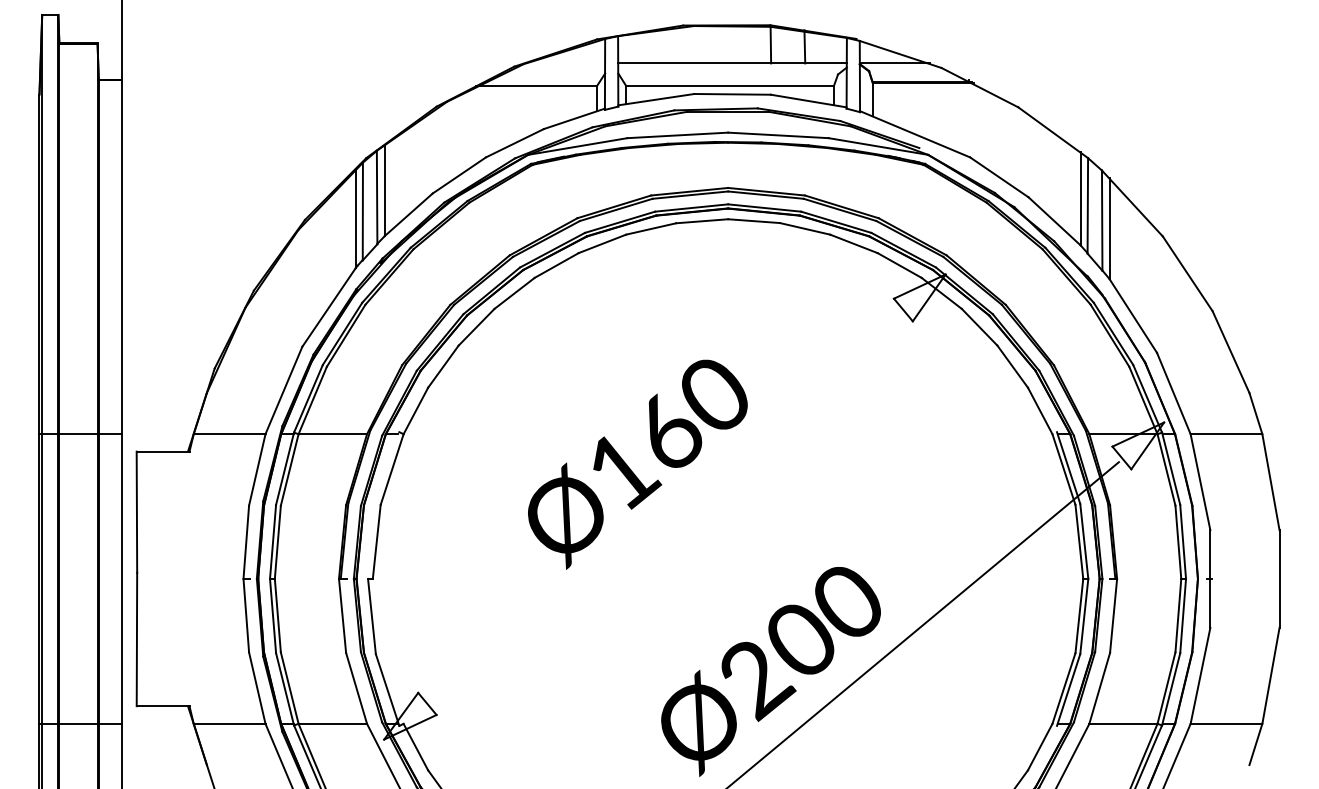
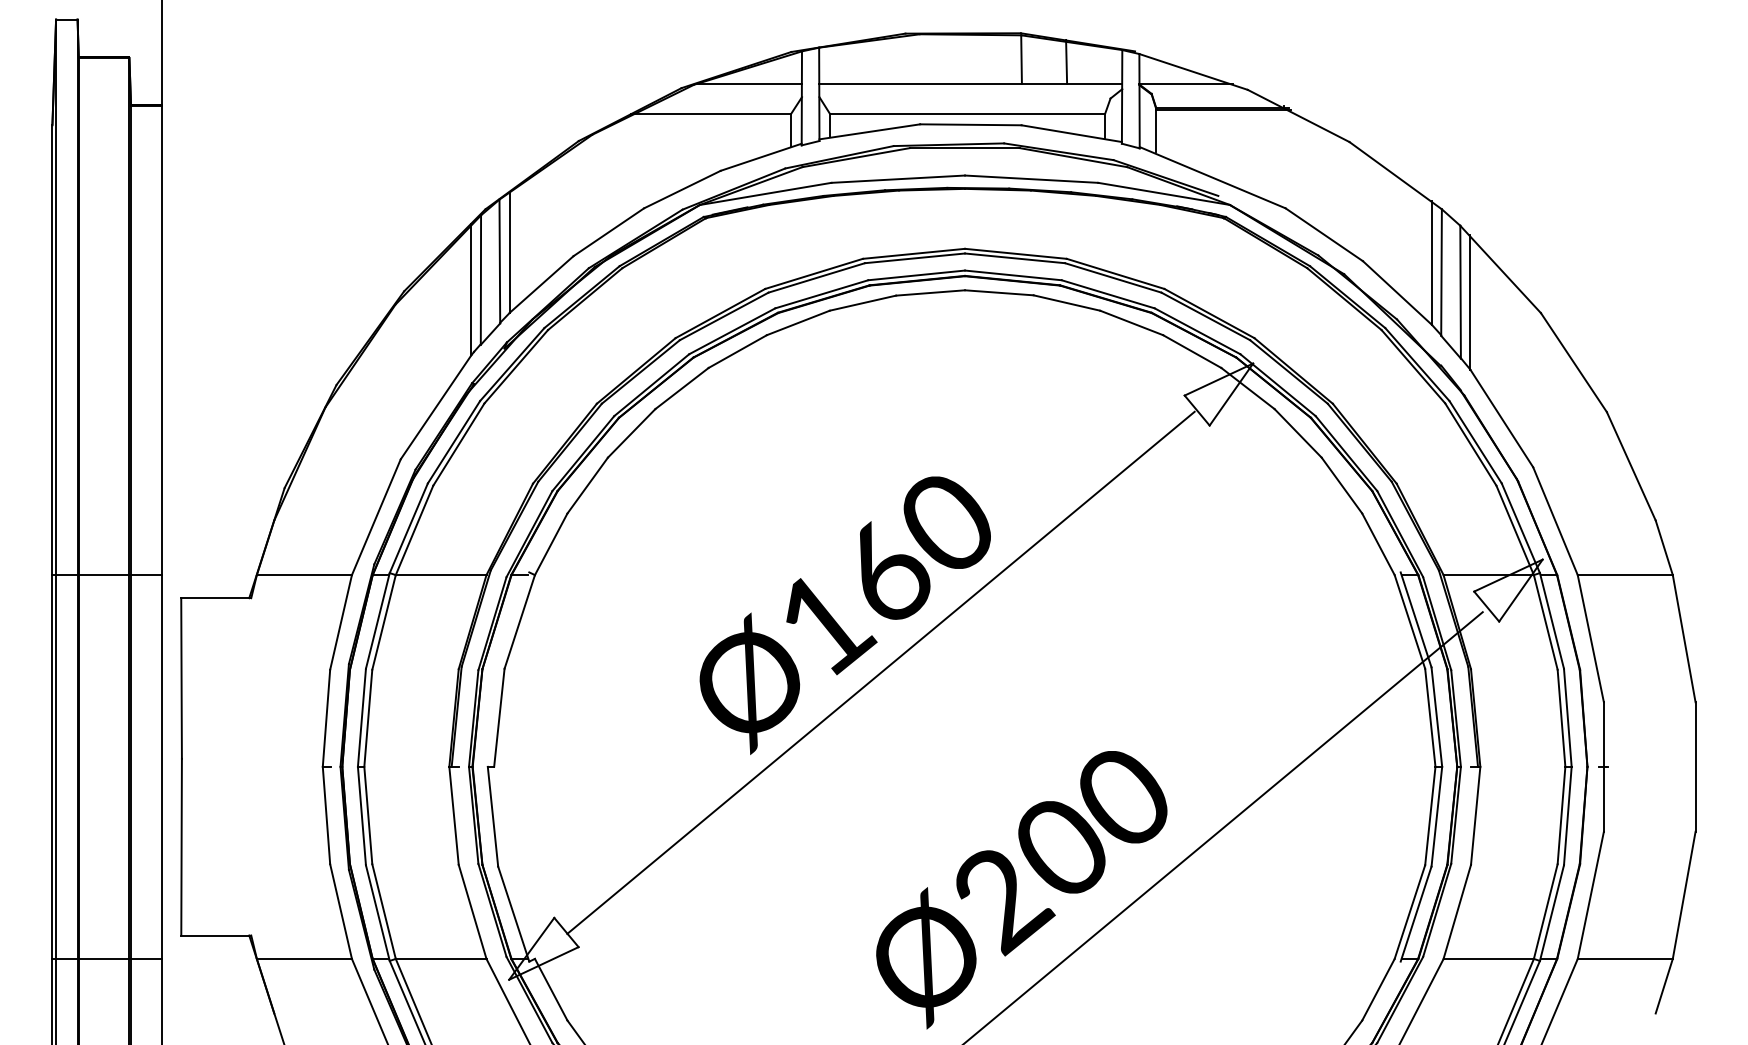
line: (565, 63) -> (749, 83), added
line: (664, 507) -> (880, 672), added

